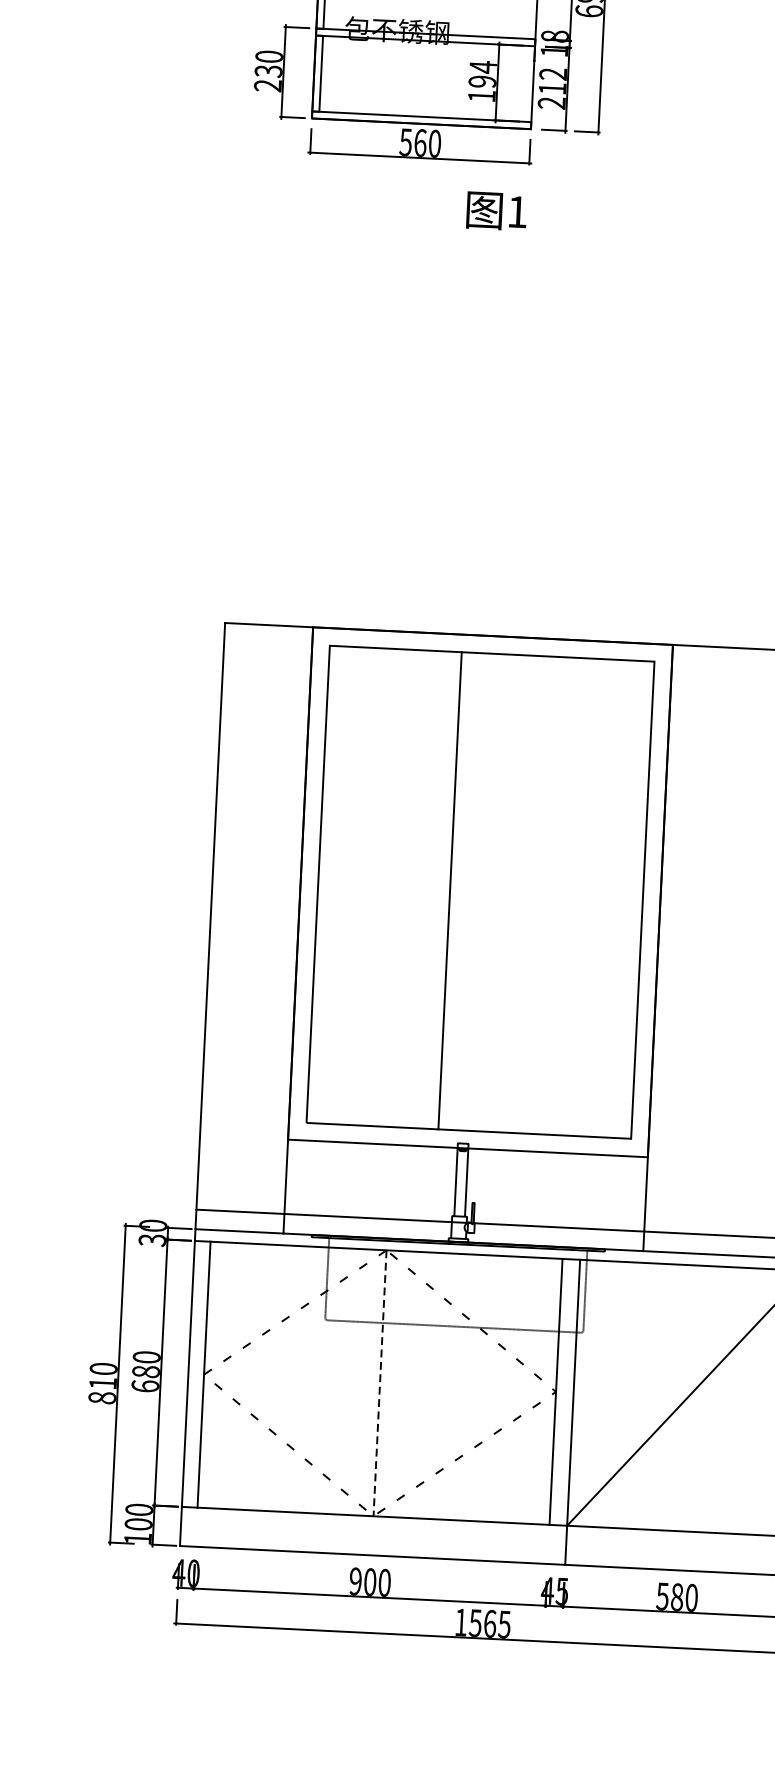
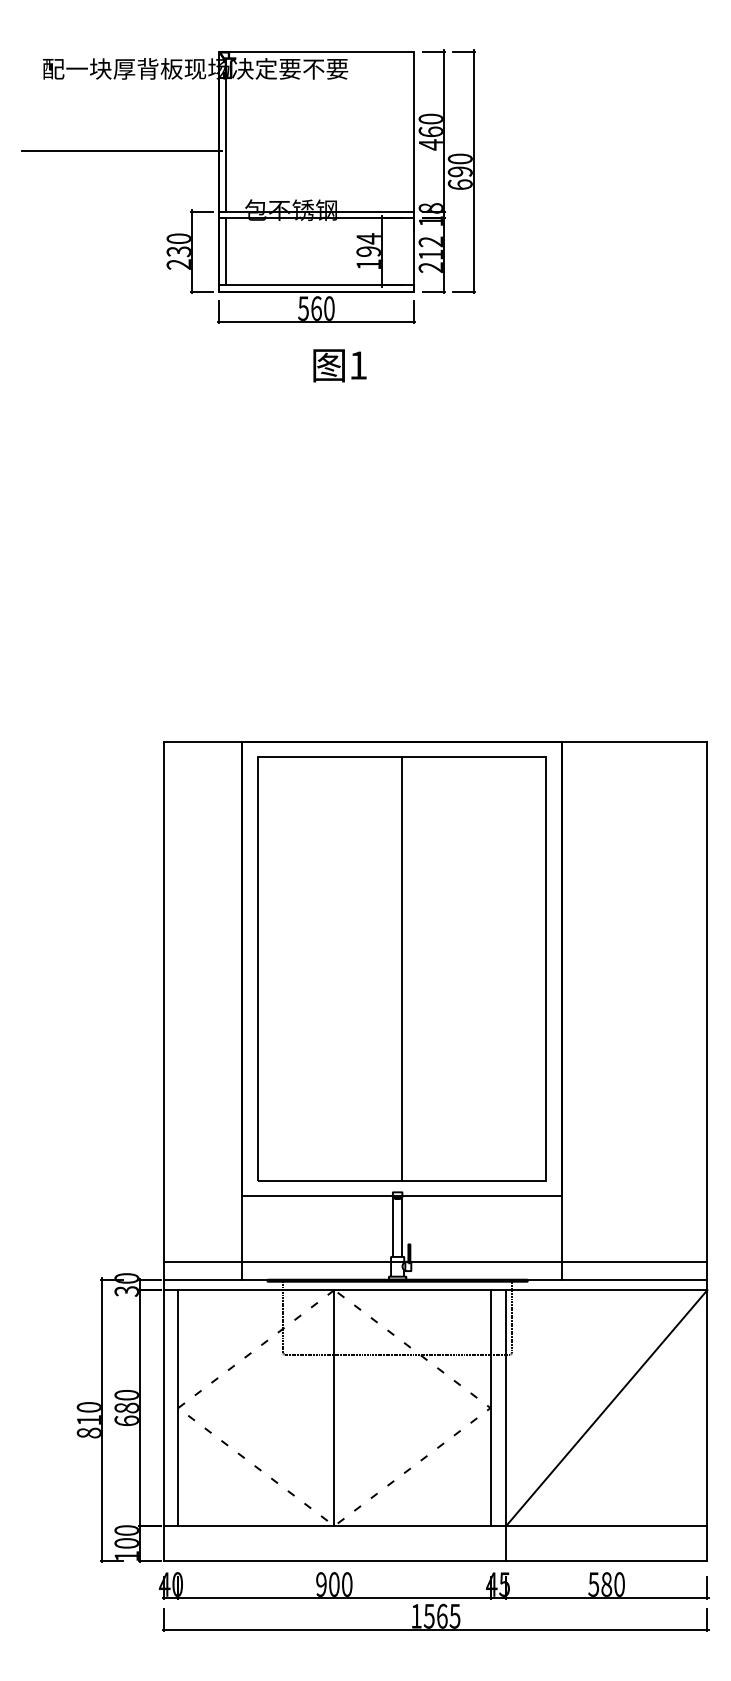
text: (496, 211) -> (339, 365), moved
line: (450, 890) -> (402, 968), moved
line: (380, 1383) -> (334, 1408), dashed -> solid

